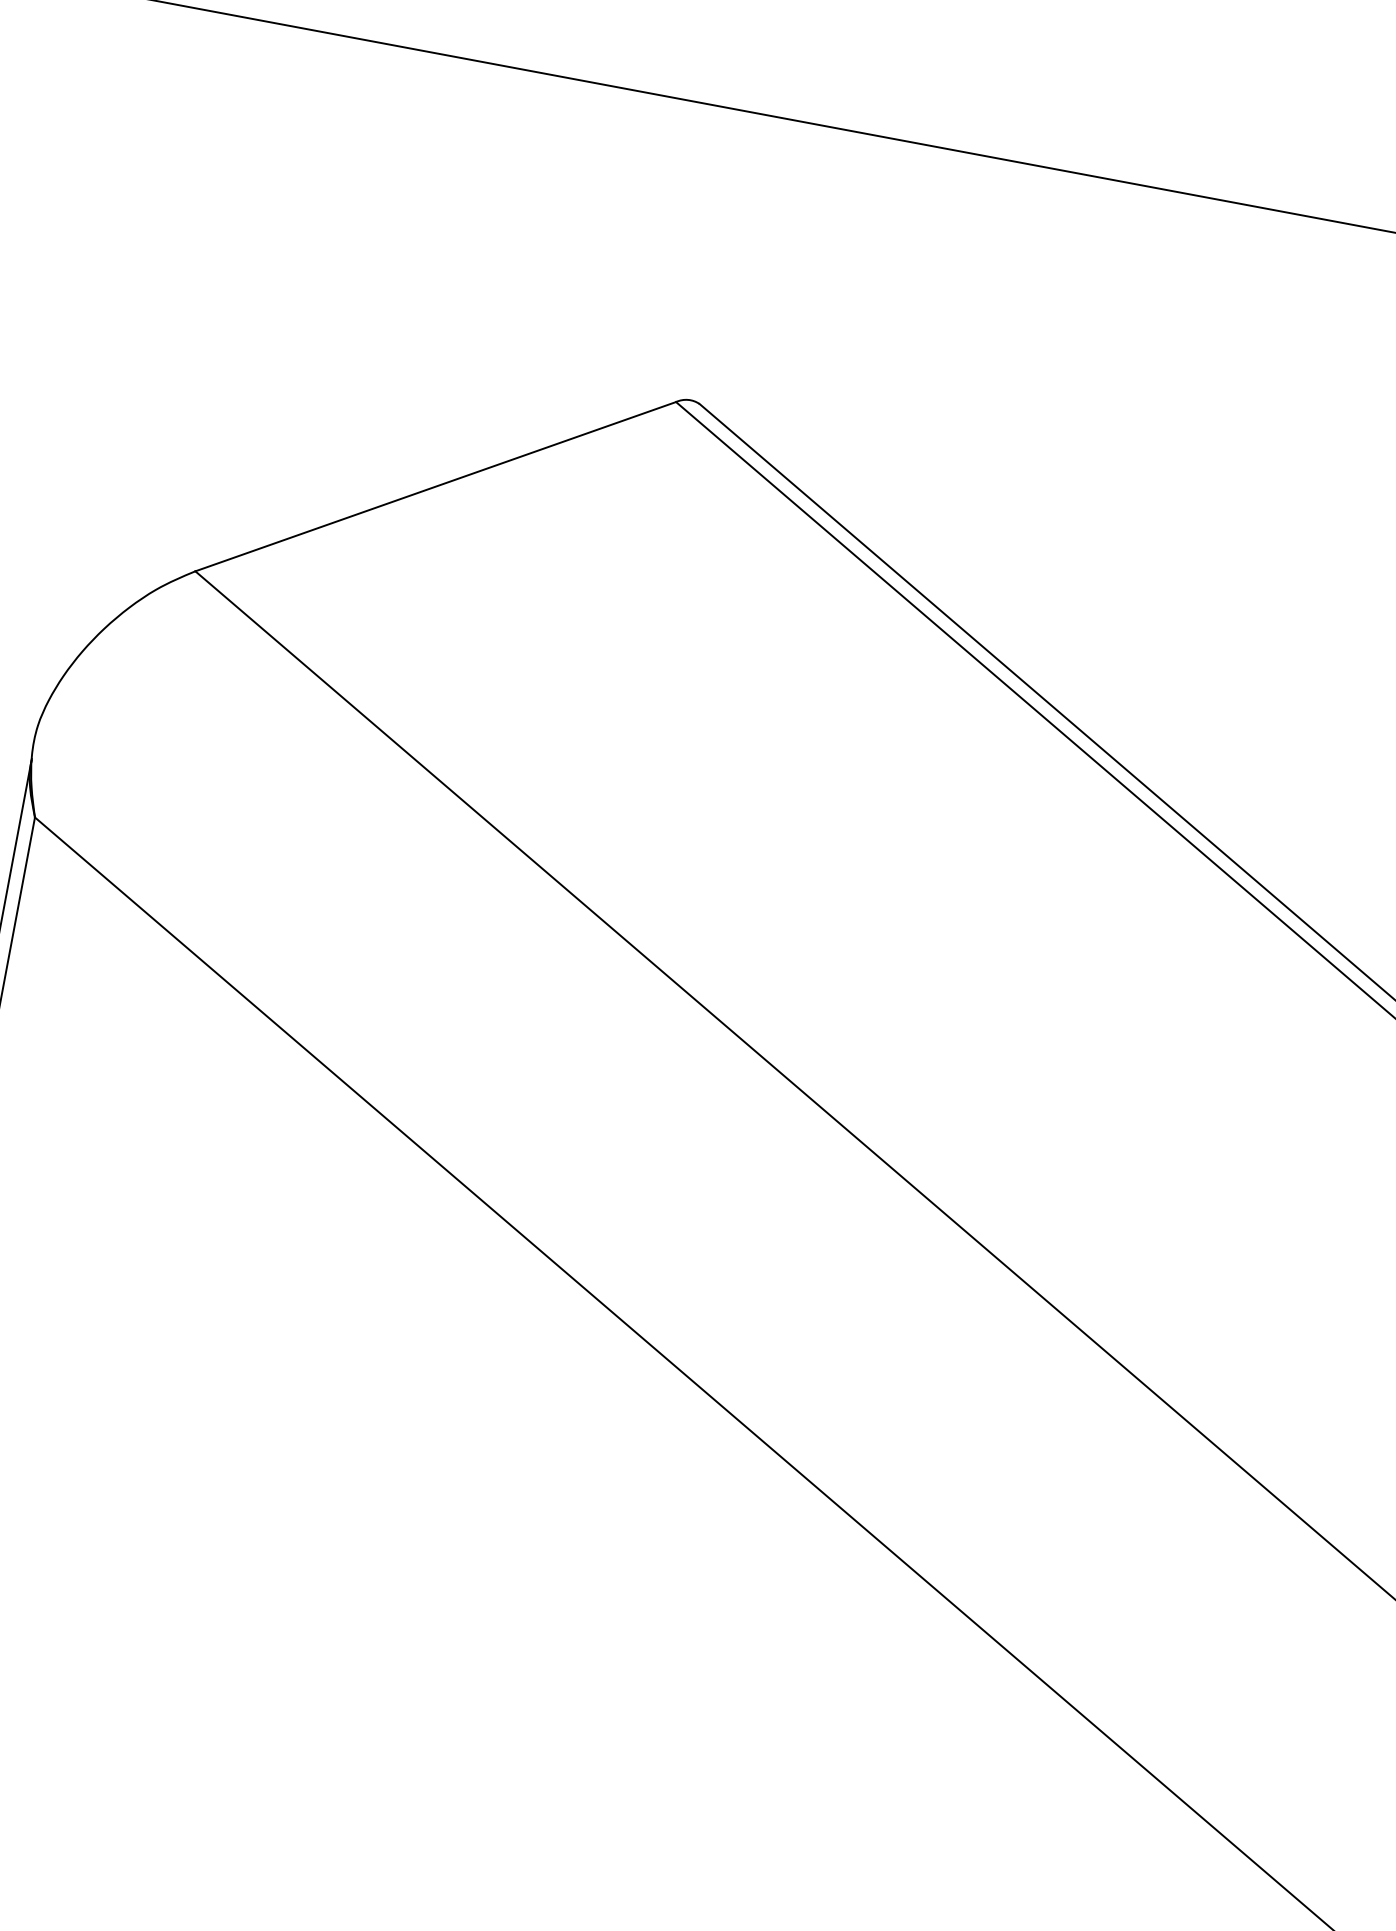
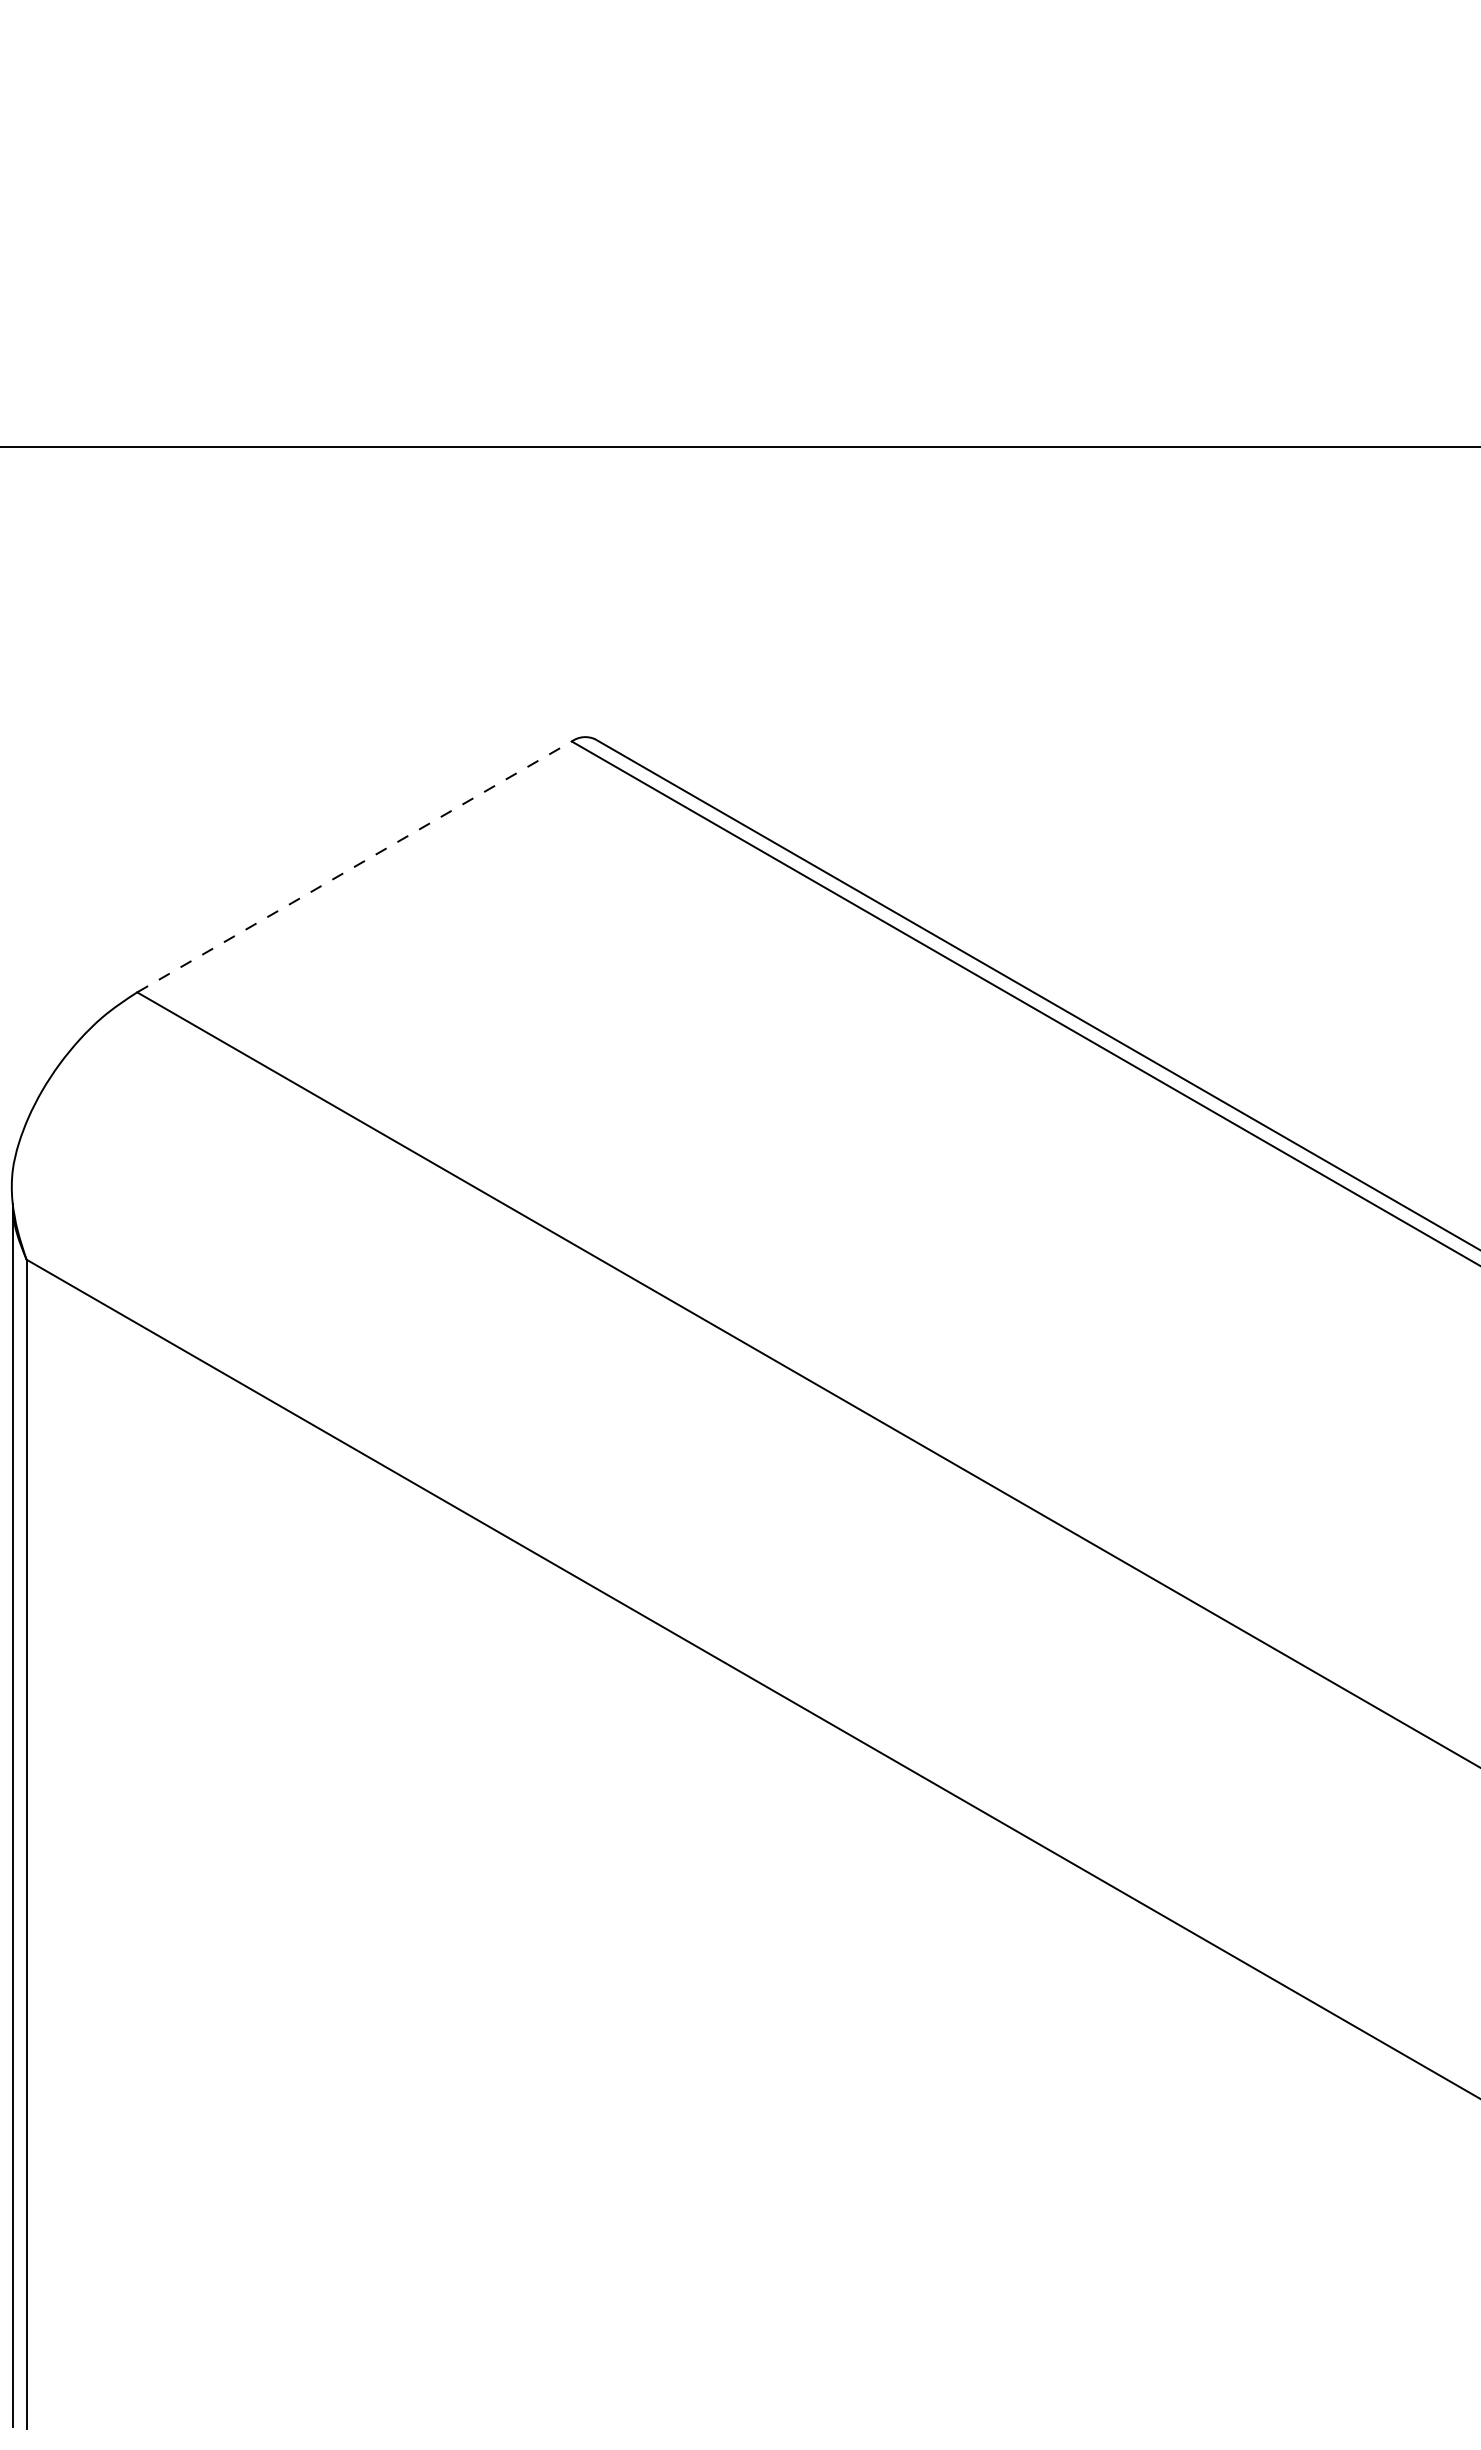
line: (435, 486) -> (354, 866), solid -> dashed

